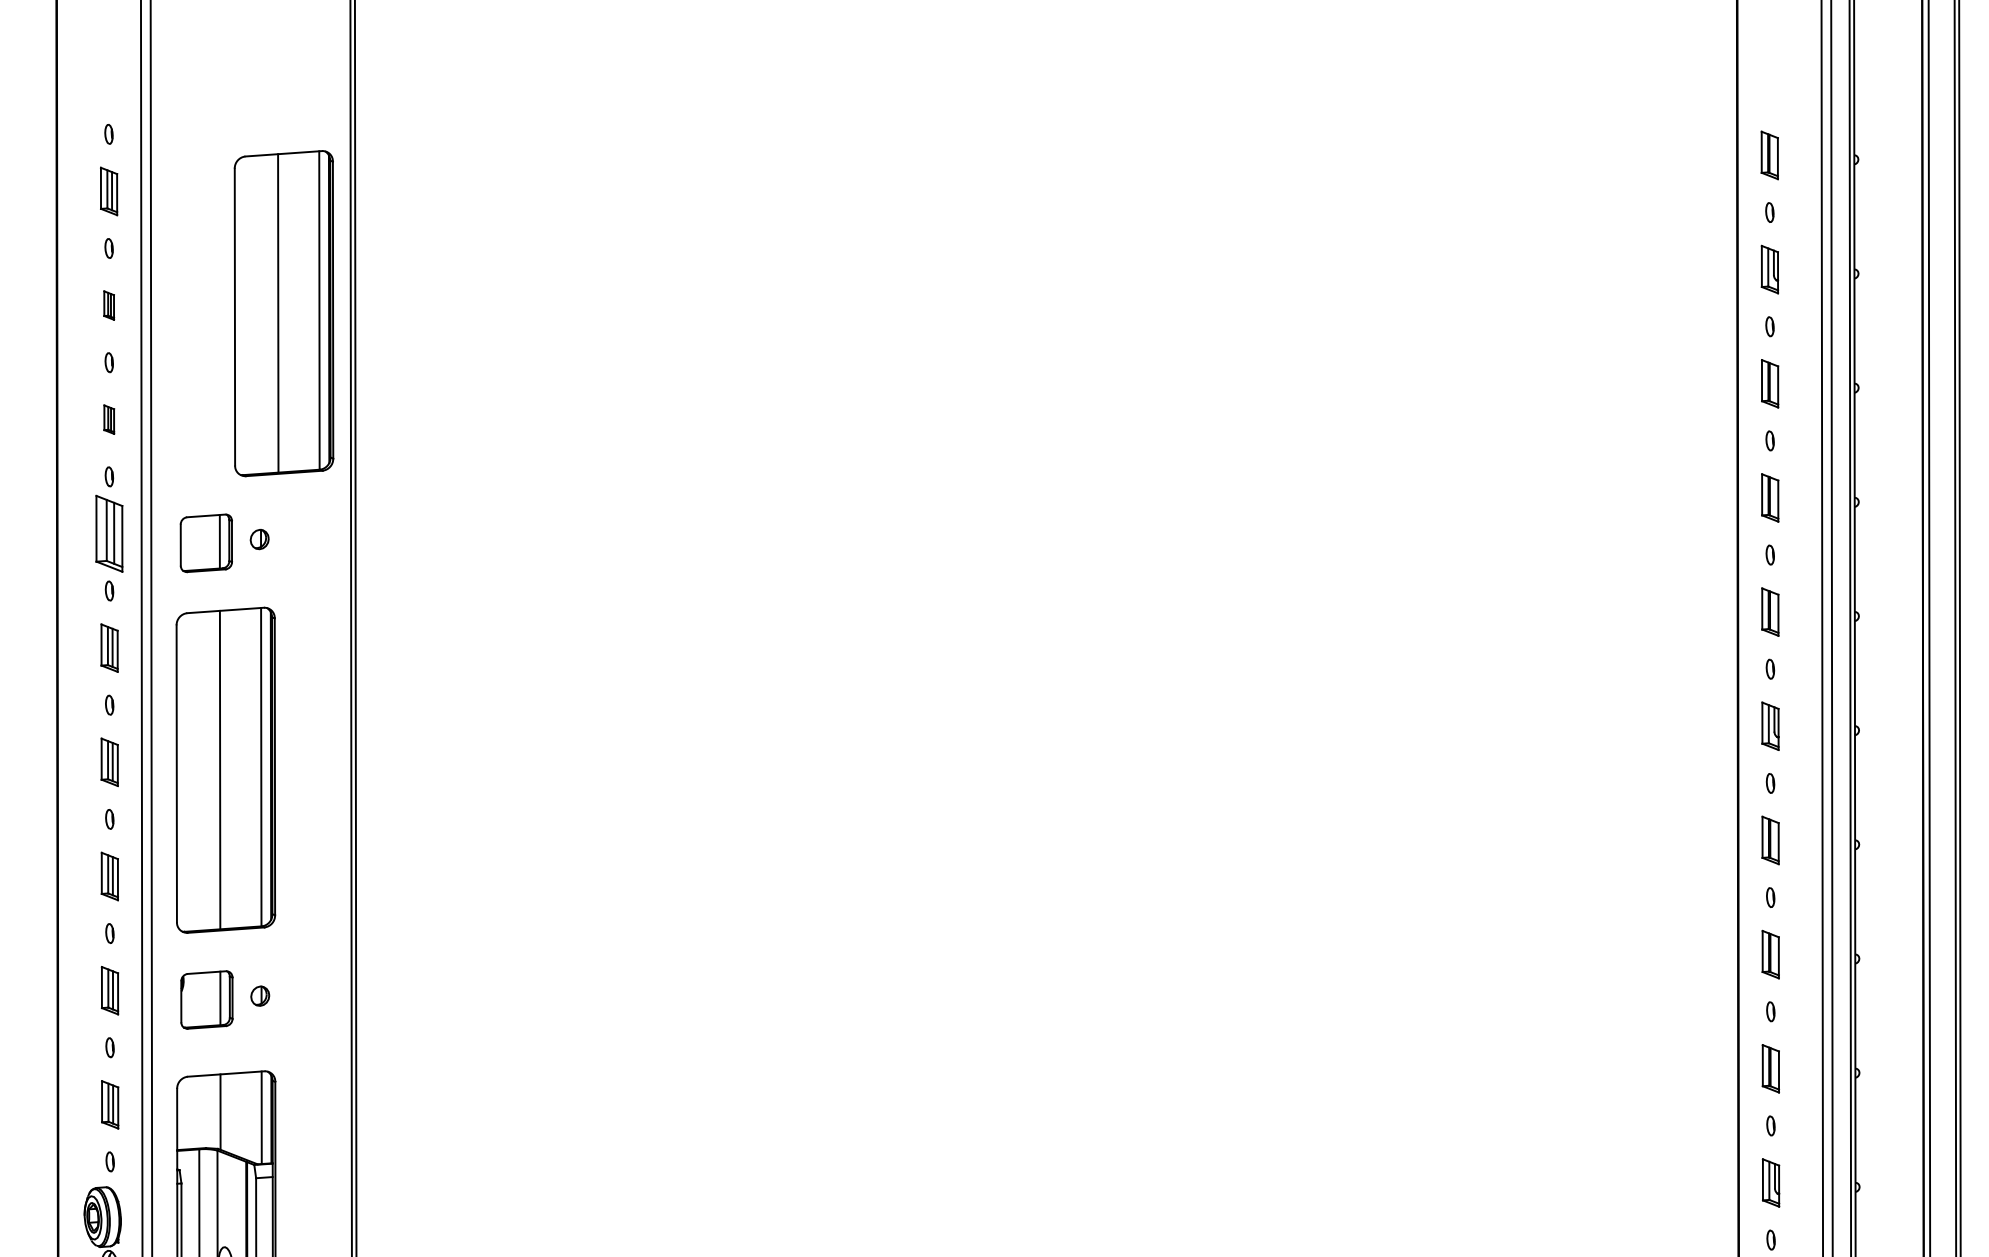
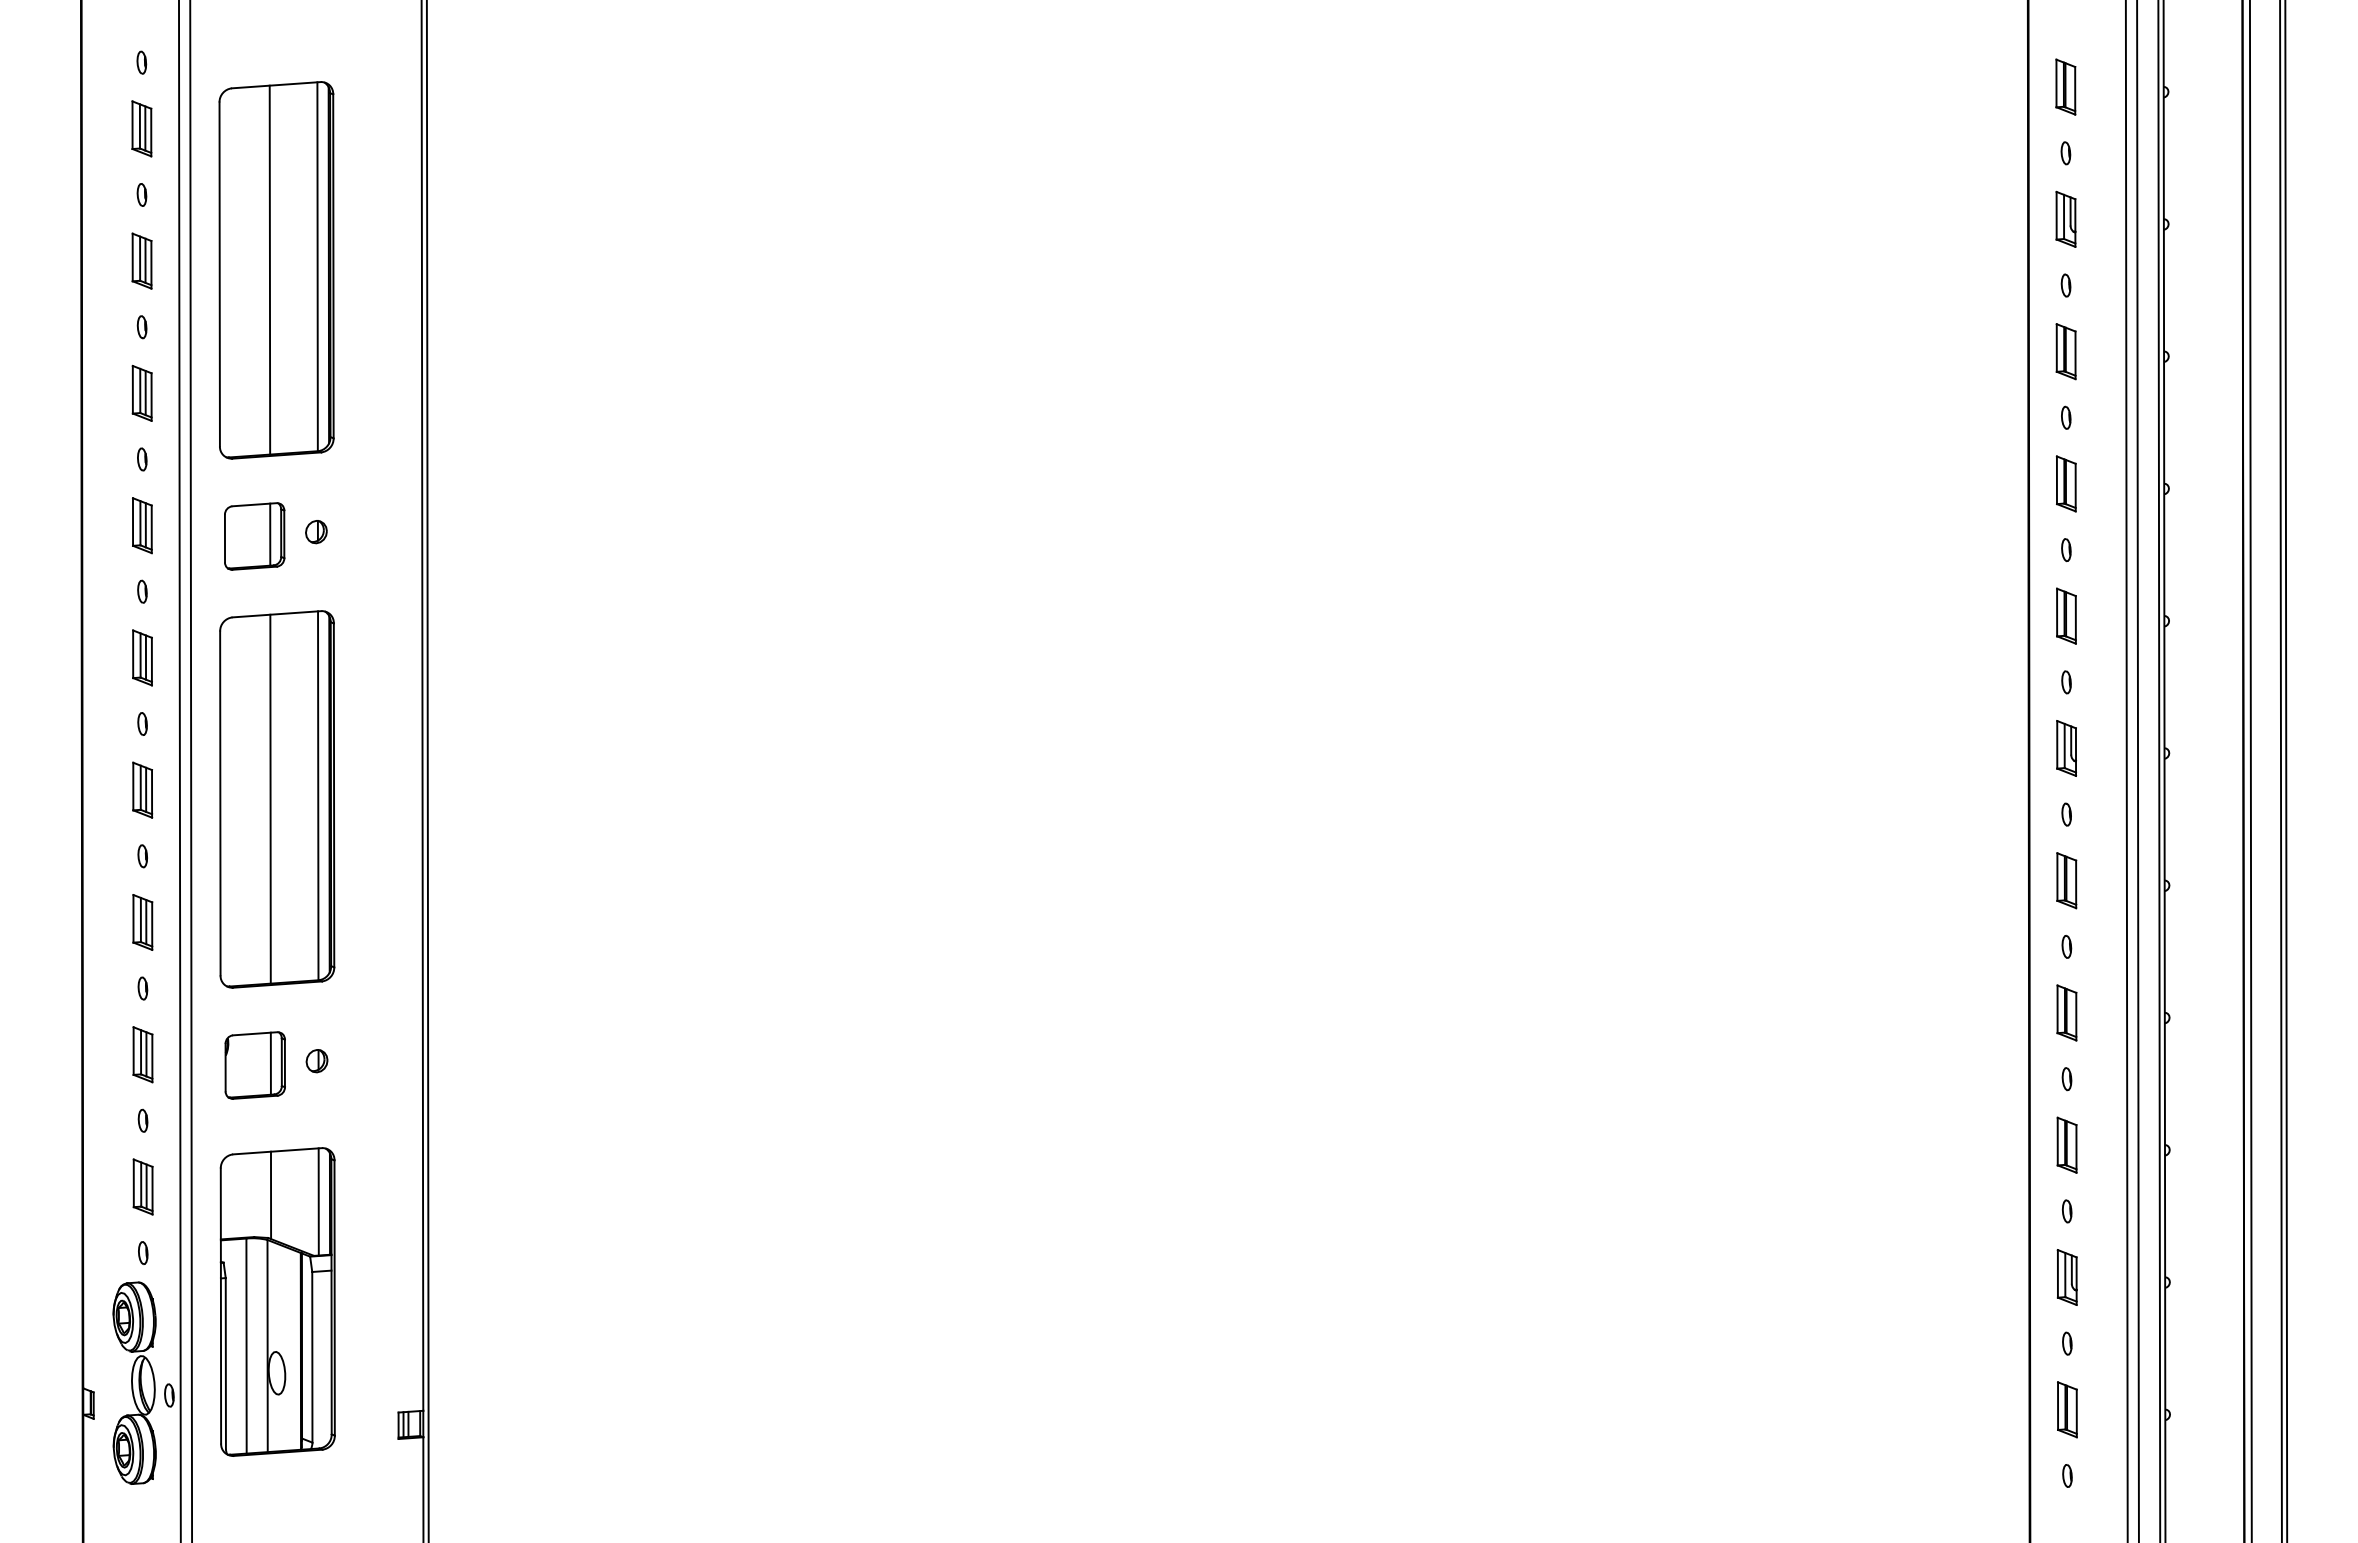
part: (108, 305) -> (141, 260), size x1.67
part: (283, 313) -> (276, 270), moved
part: (108, 419) -> (141, 392), size x1.67
part: (109, 533) -> (142, 525), size x0.62

